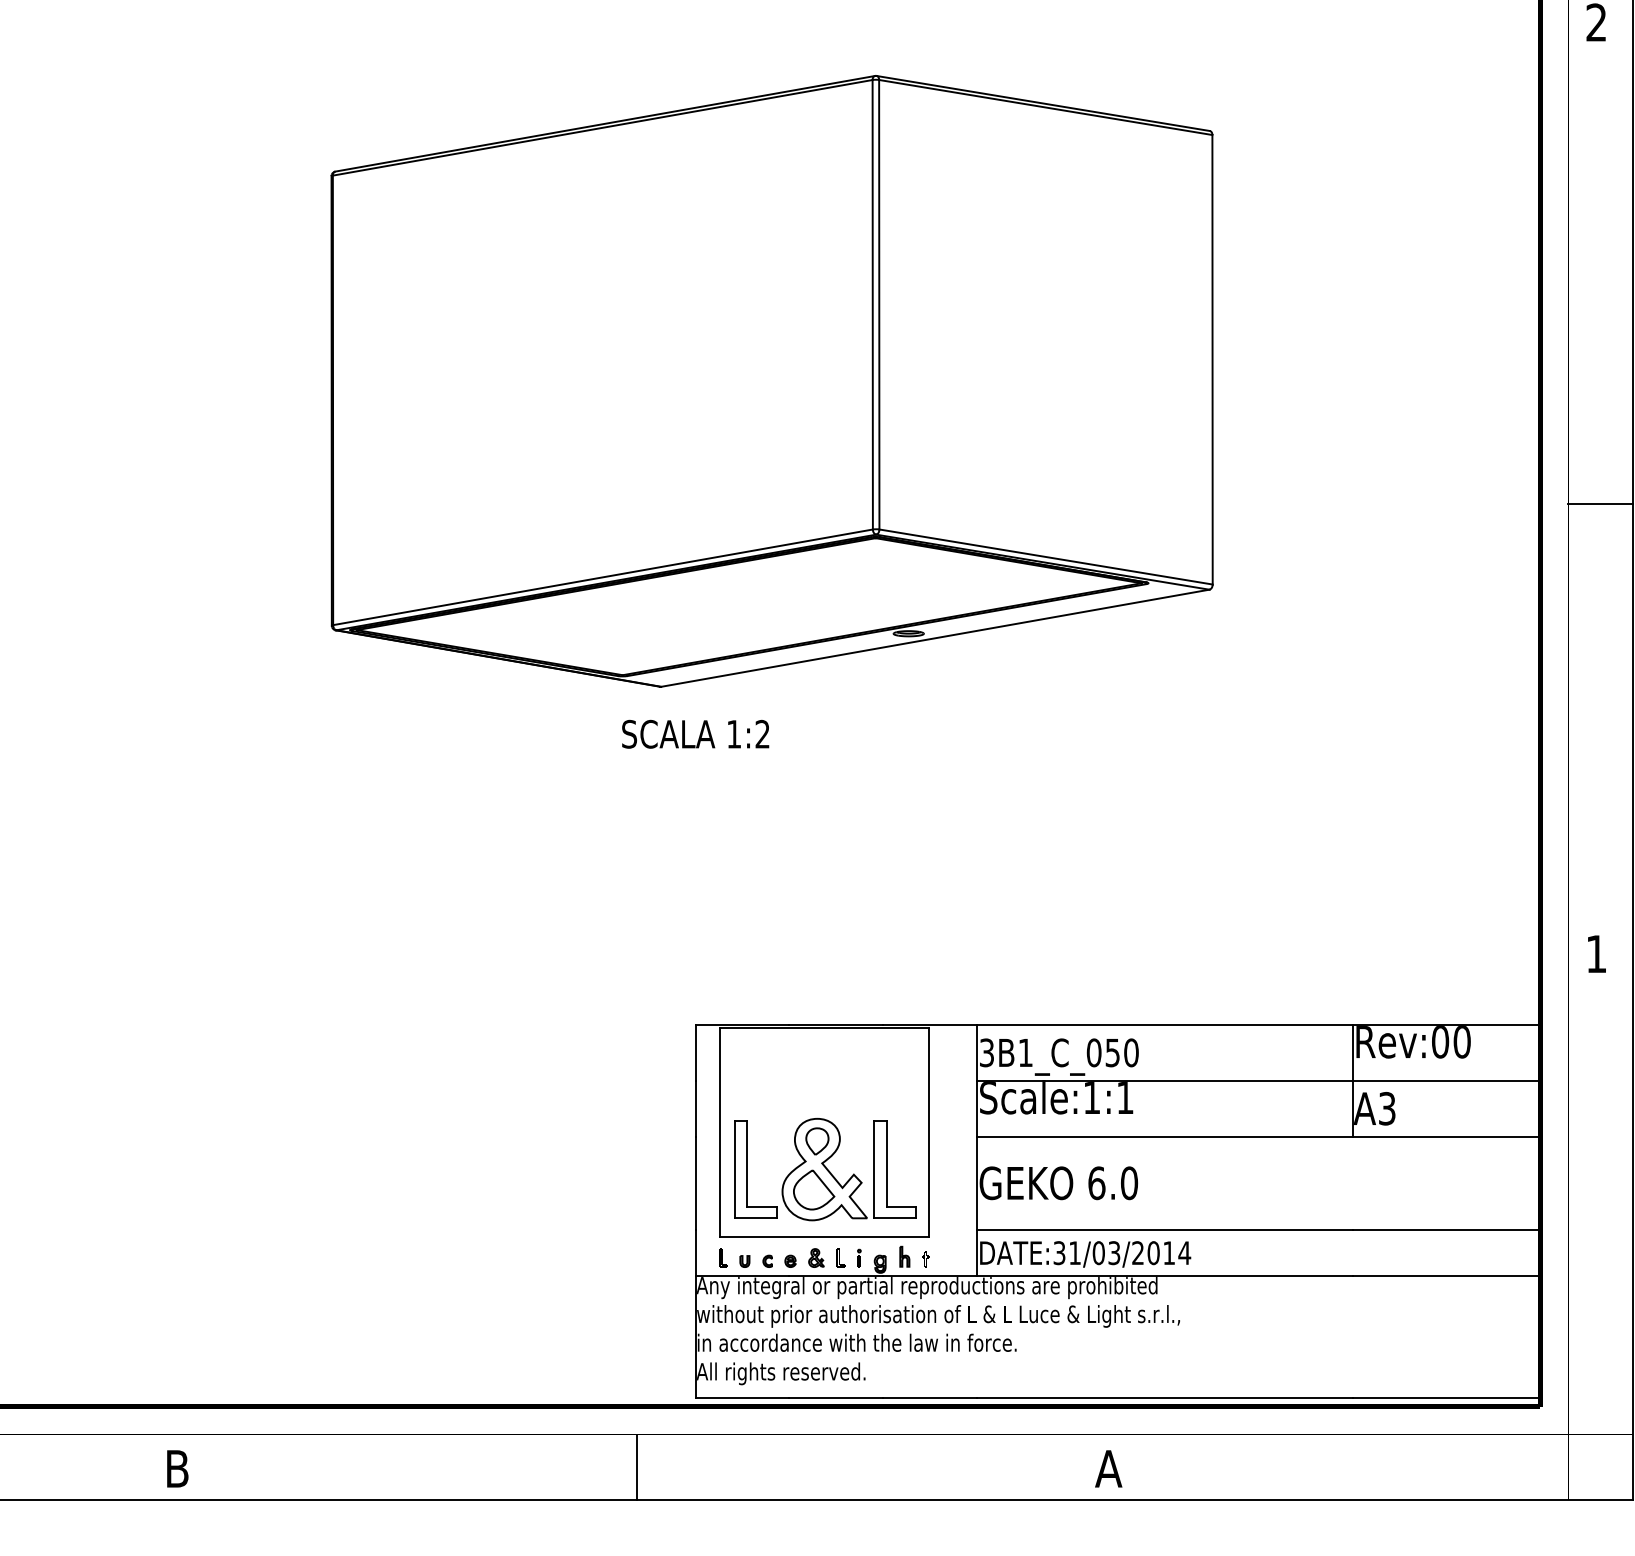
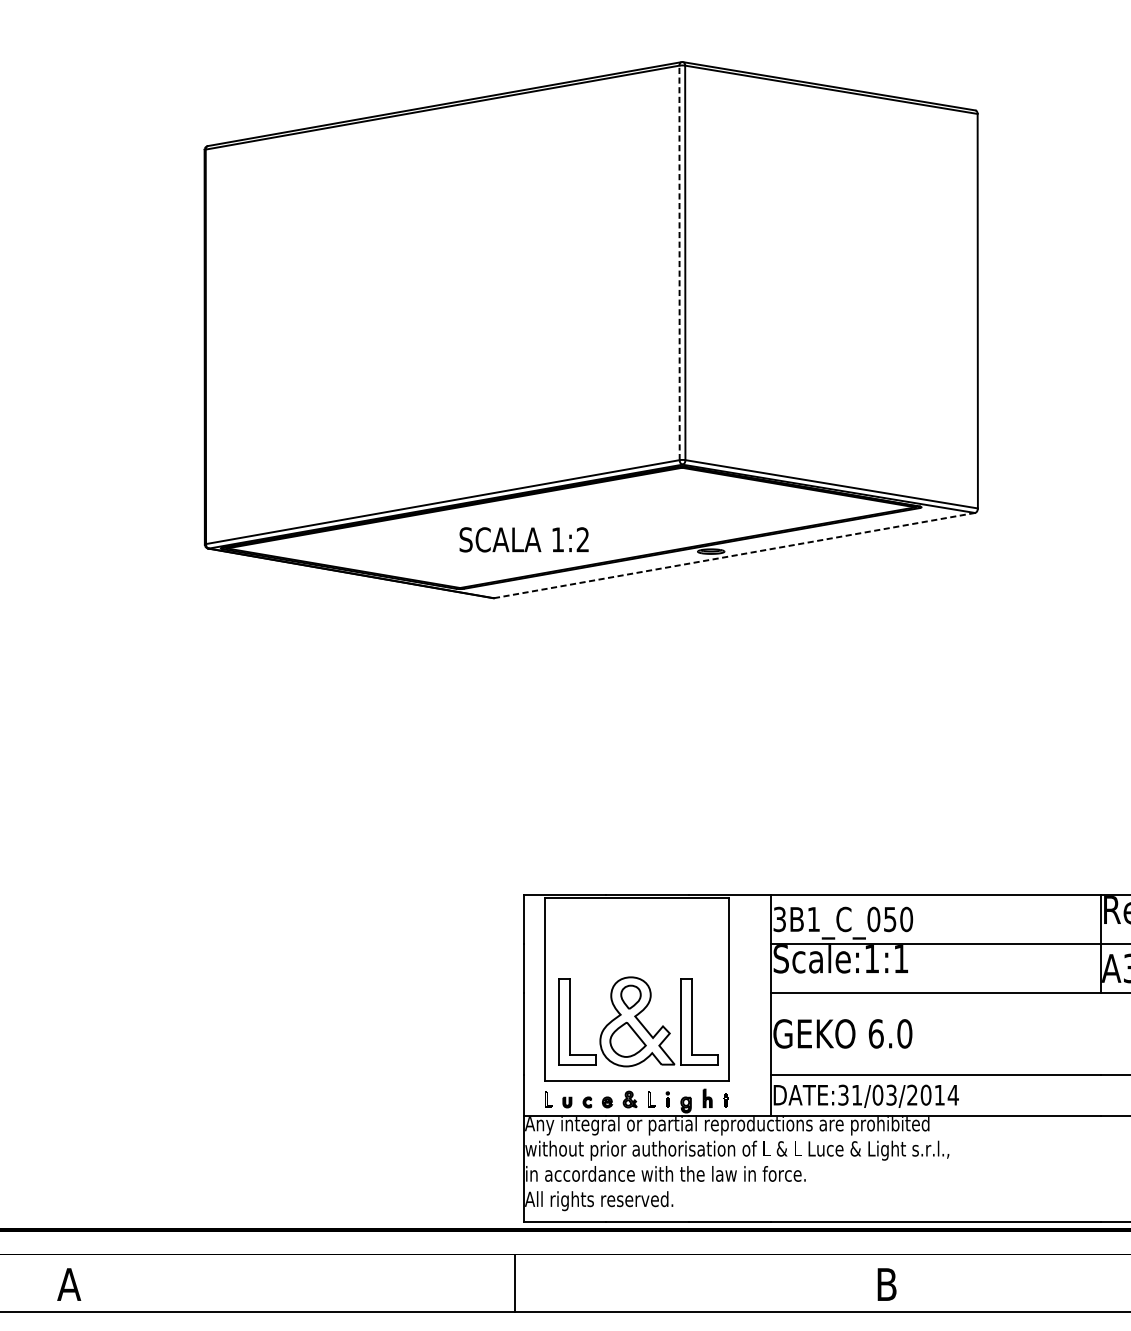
line: (872, 304) -> (679, 262), solid -> dashed
line: (935, 638) -> (734, 555), solid -> dashed
text: (695, 733) -> (524, 539), moved
line: (636, 1467) -> (514, 1283), moved
text: (176, 1468) -> (68, 1284), B -> A
text: (1108, 1468) -> (886, 1284), A -> B

